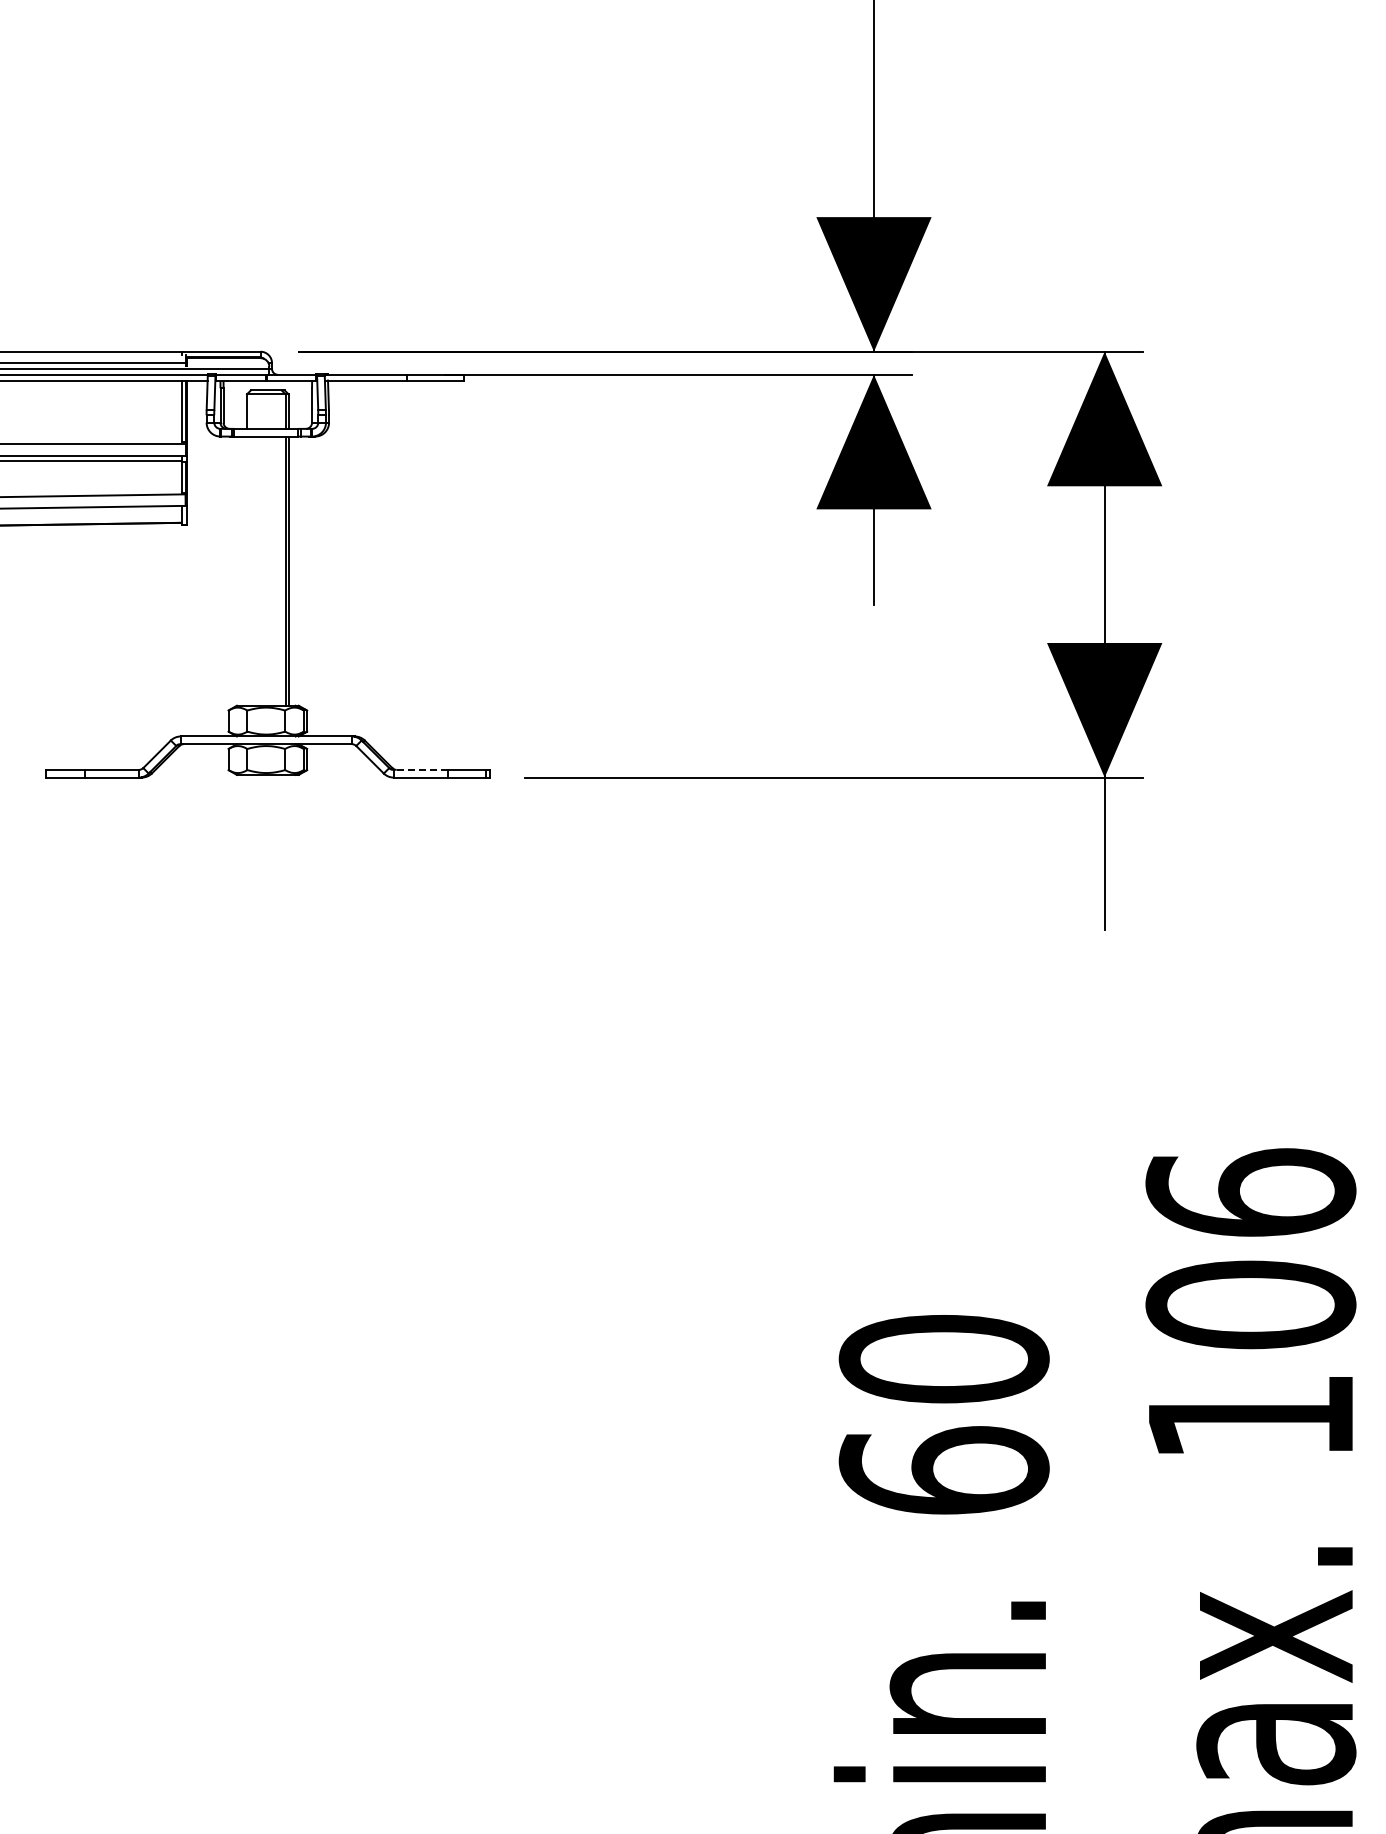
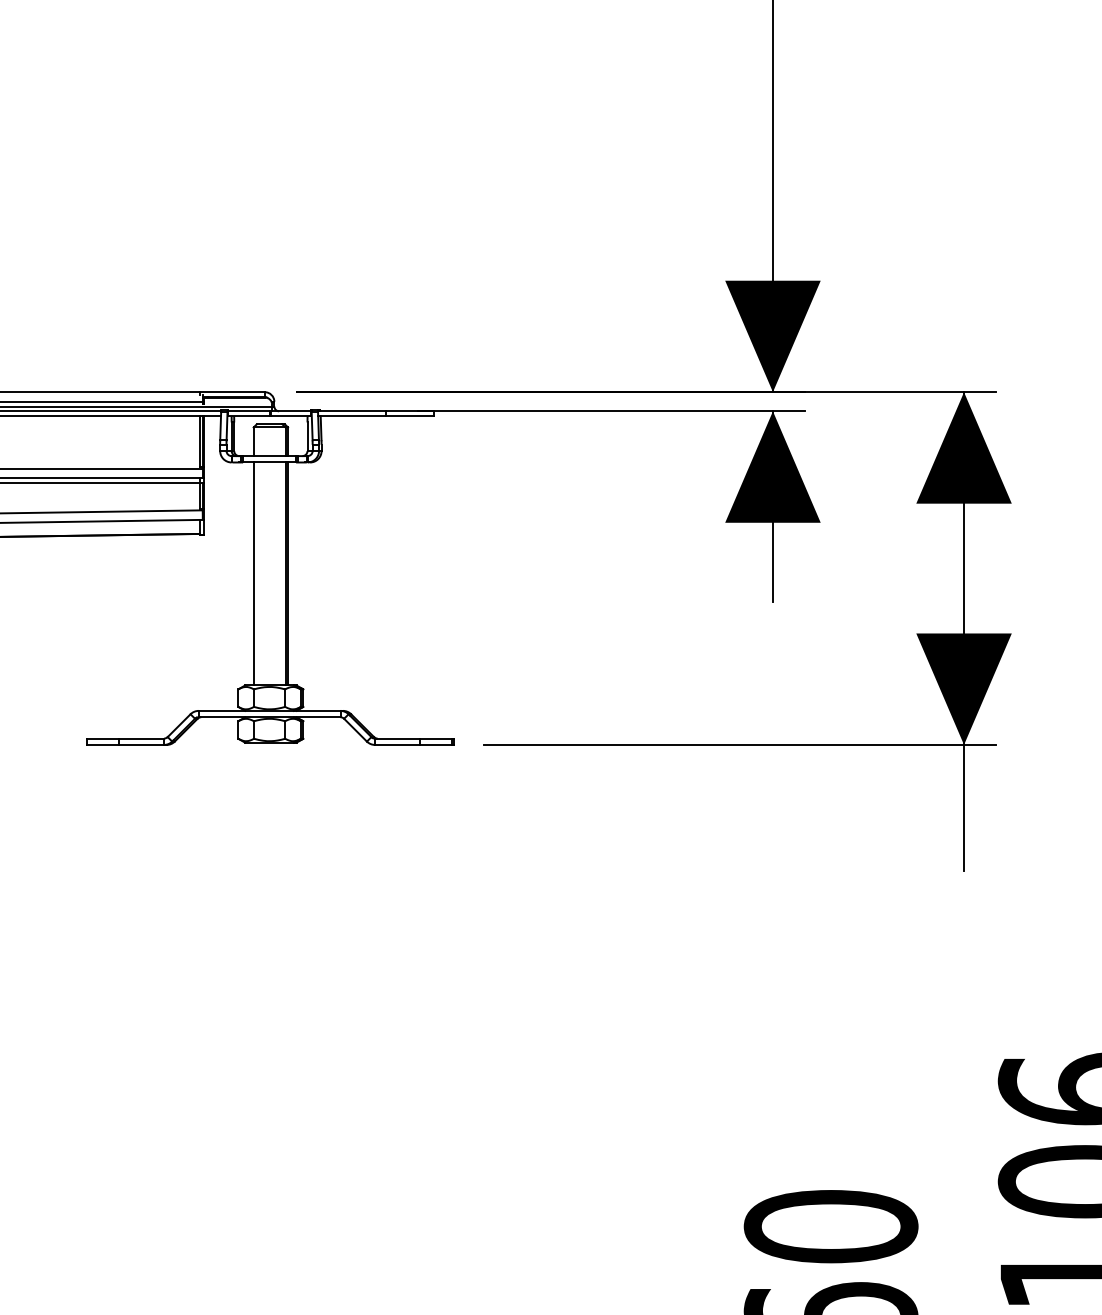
line: (247, 570) -> (254, 573), added
line: (420, 769) -> (397, 738), dashed -> solid

